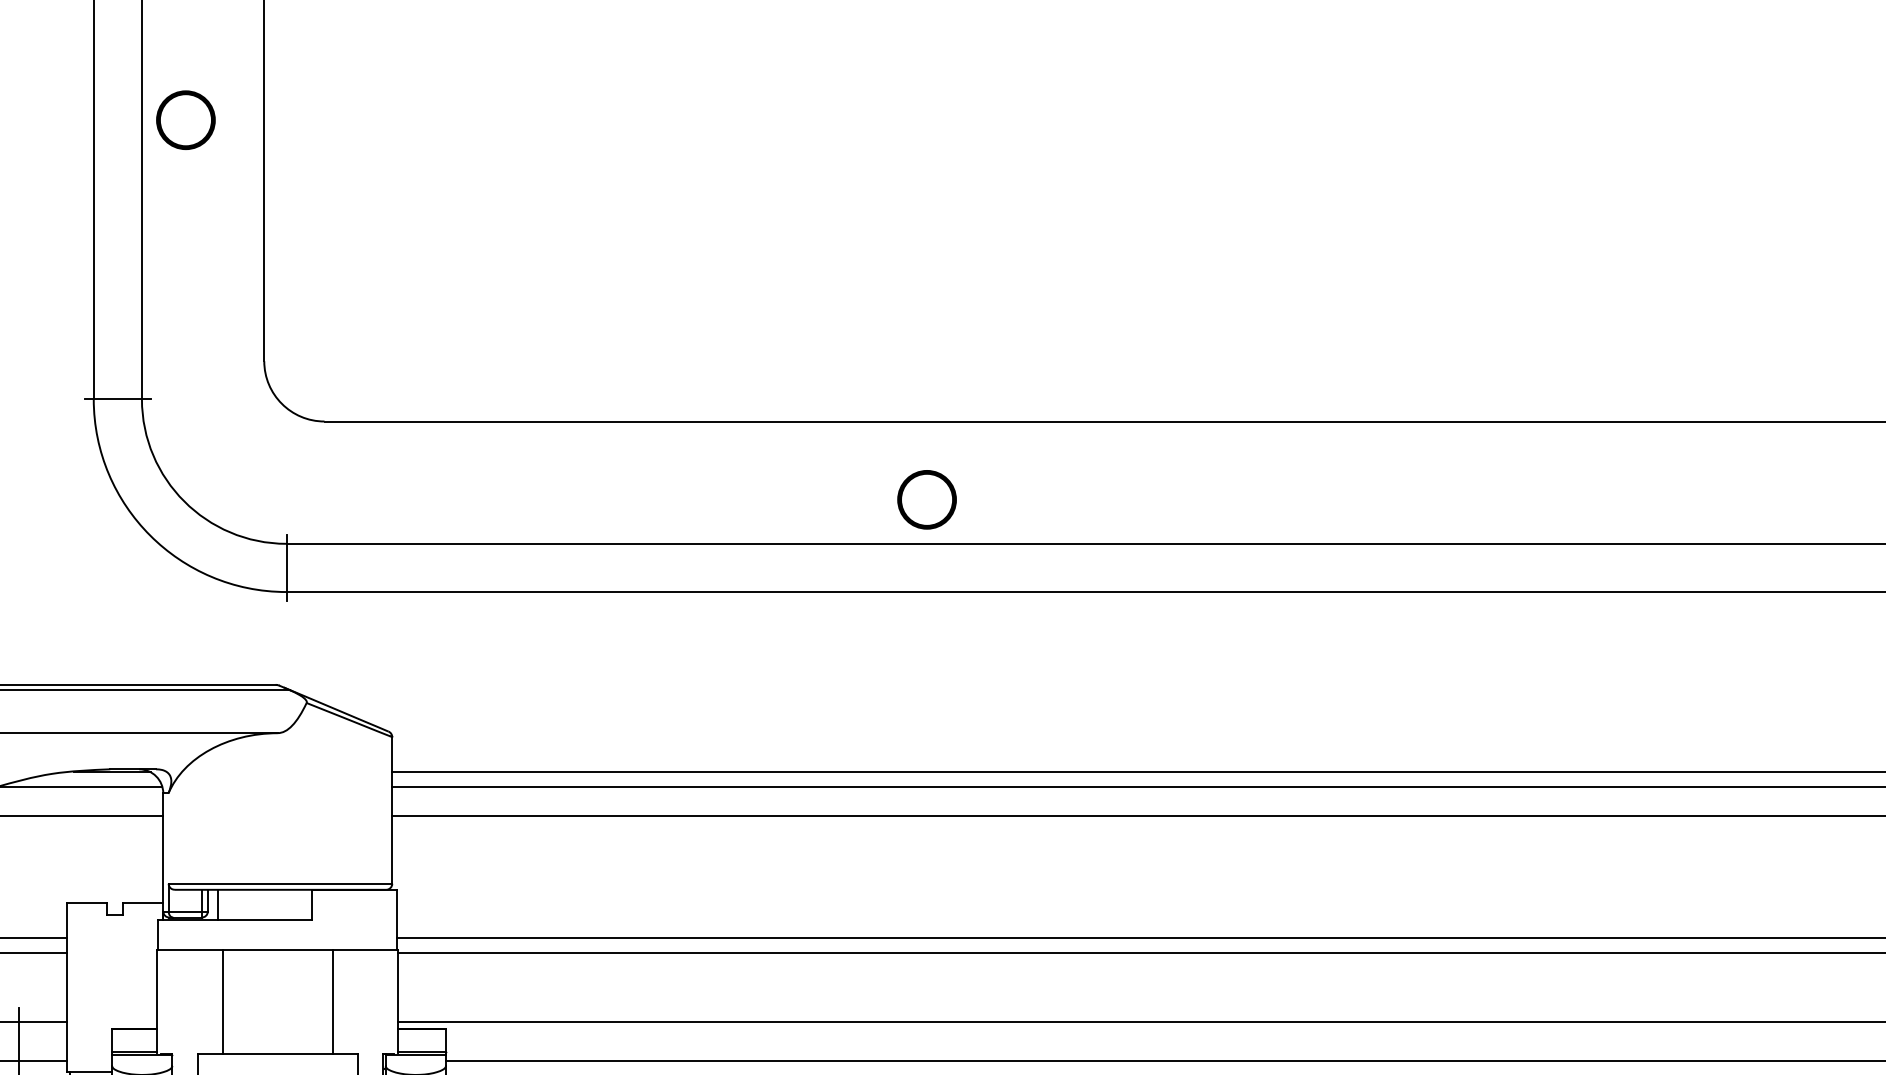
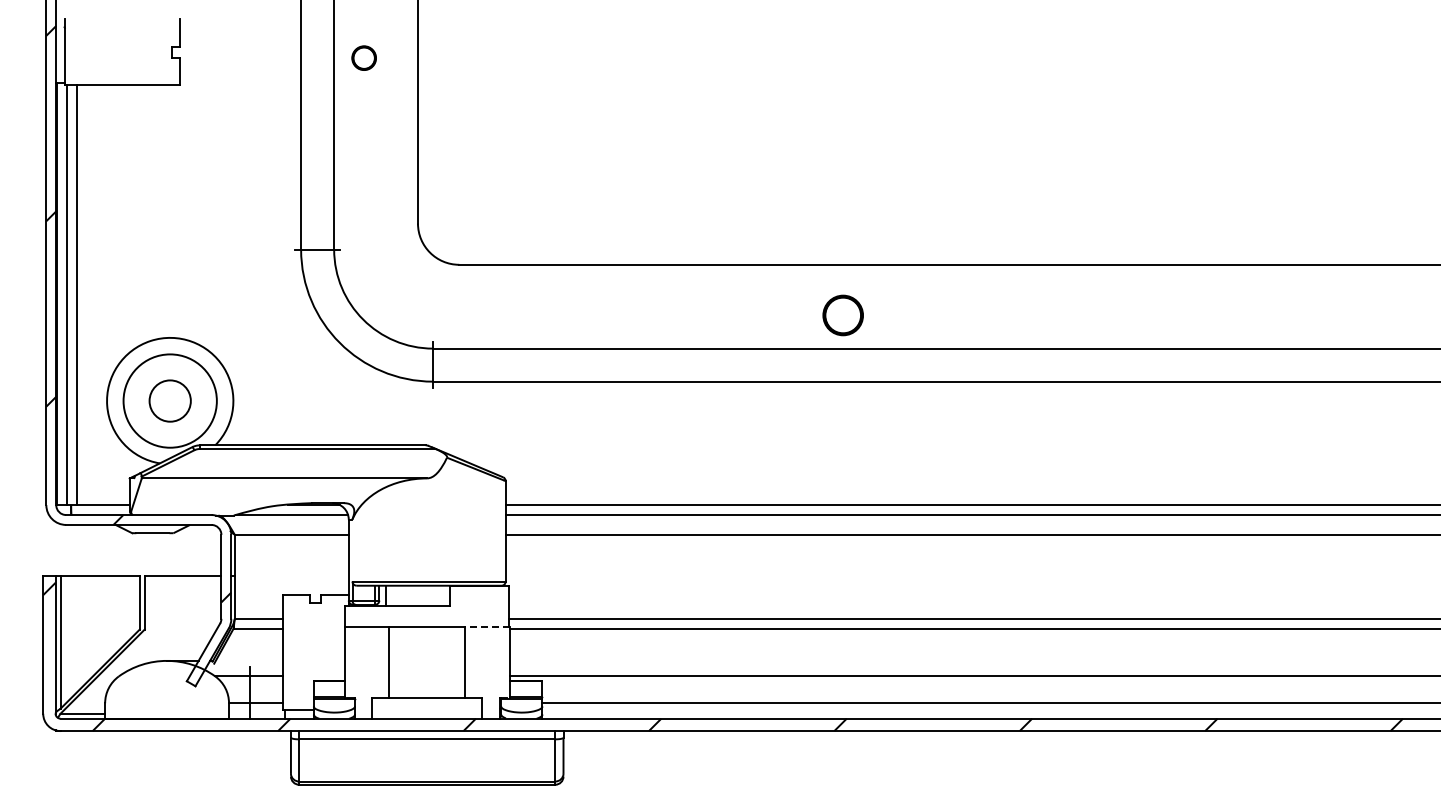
part: (184, 119) -> (363, 57), size x0.6
part: (926, 499) -> (842, 315), moved
line: (364, 950) -> (486, 627), solid -> dashed

